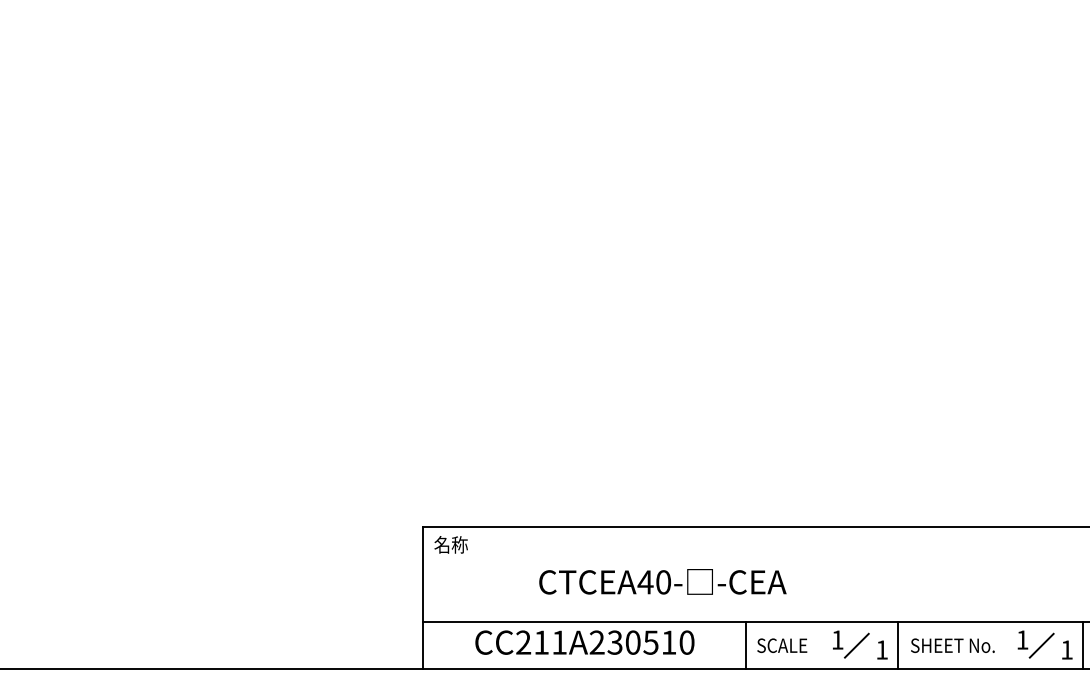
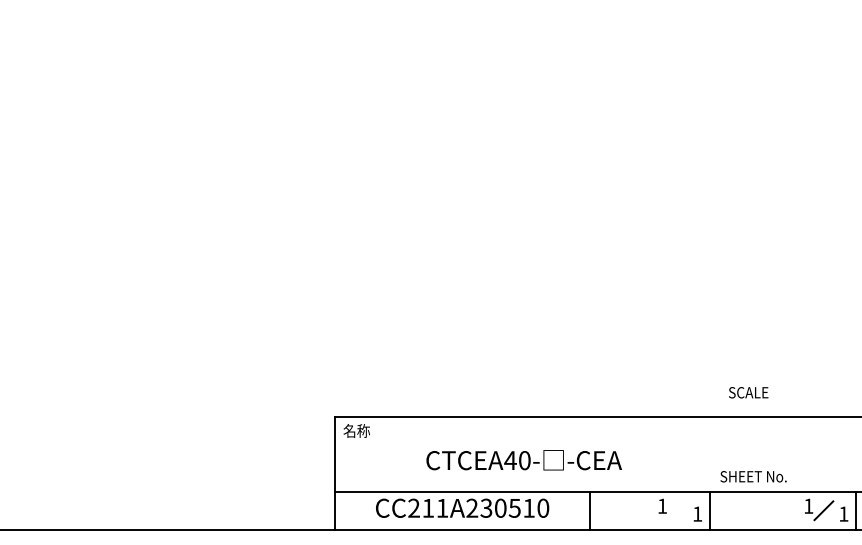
text: (782, 645) -> (748, 392), moved
line: (856, 645) -> (677, 510), removed
text: (952, 645) -> (753, 476), moved

